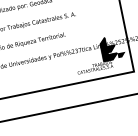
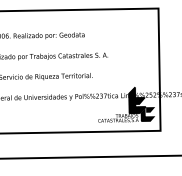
fill: (119, 59) -> (147, 114), added

